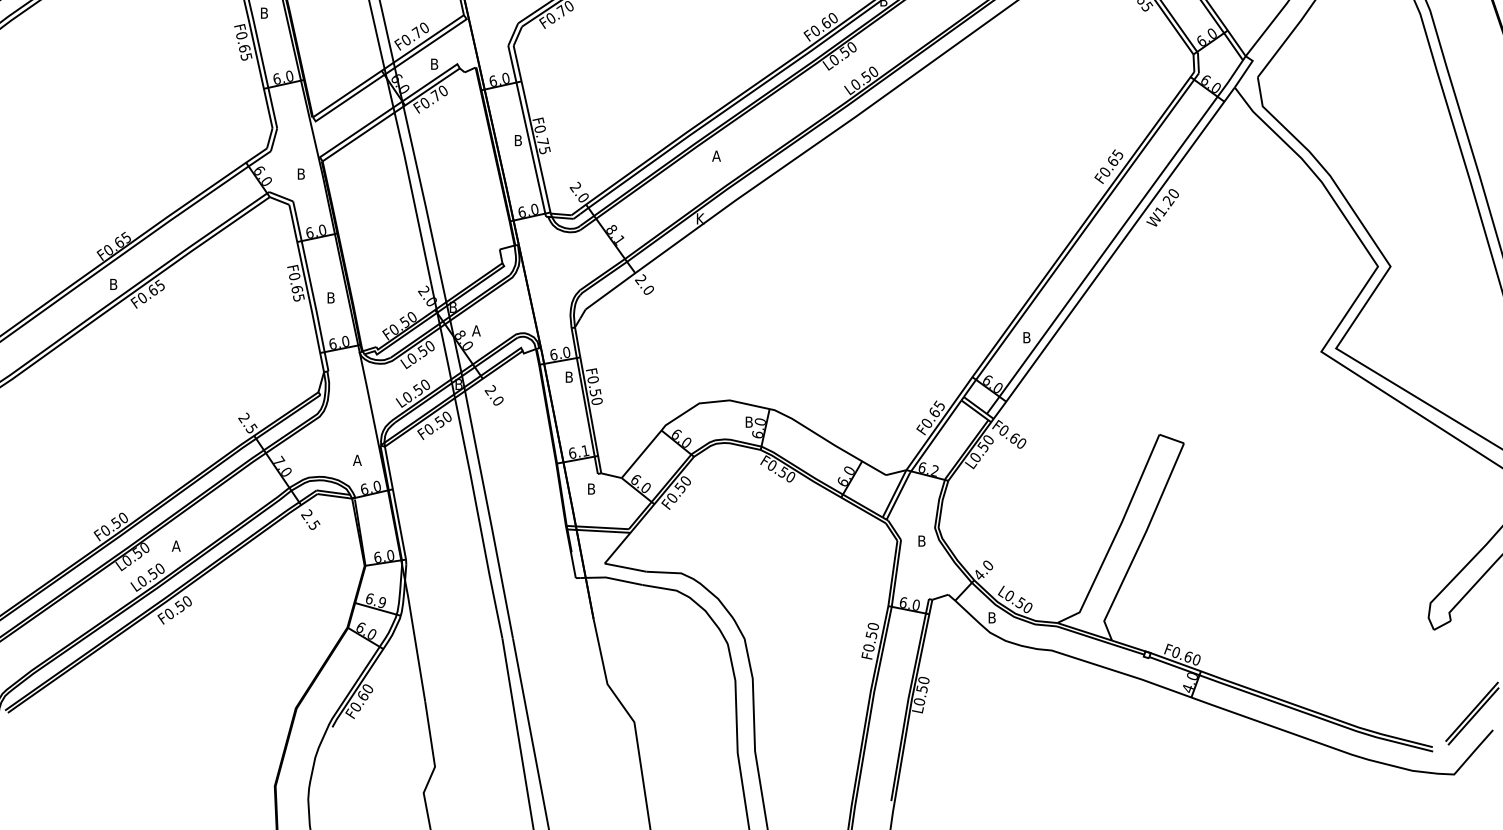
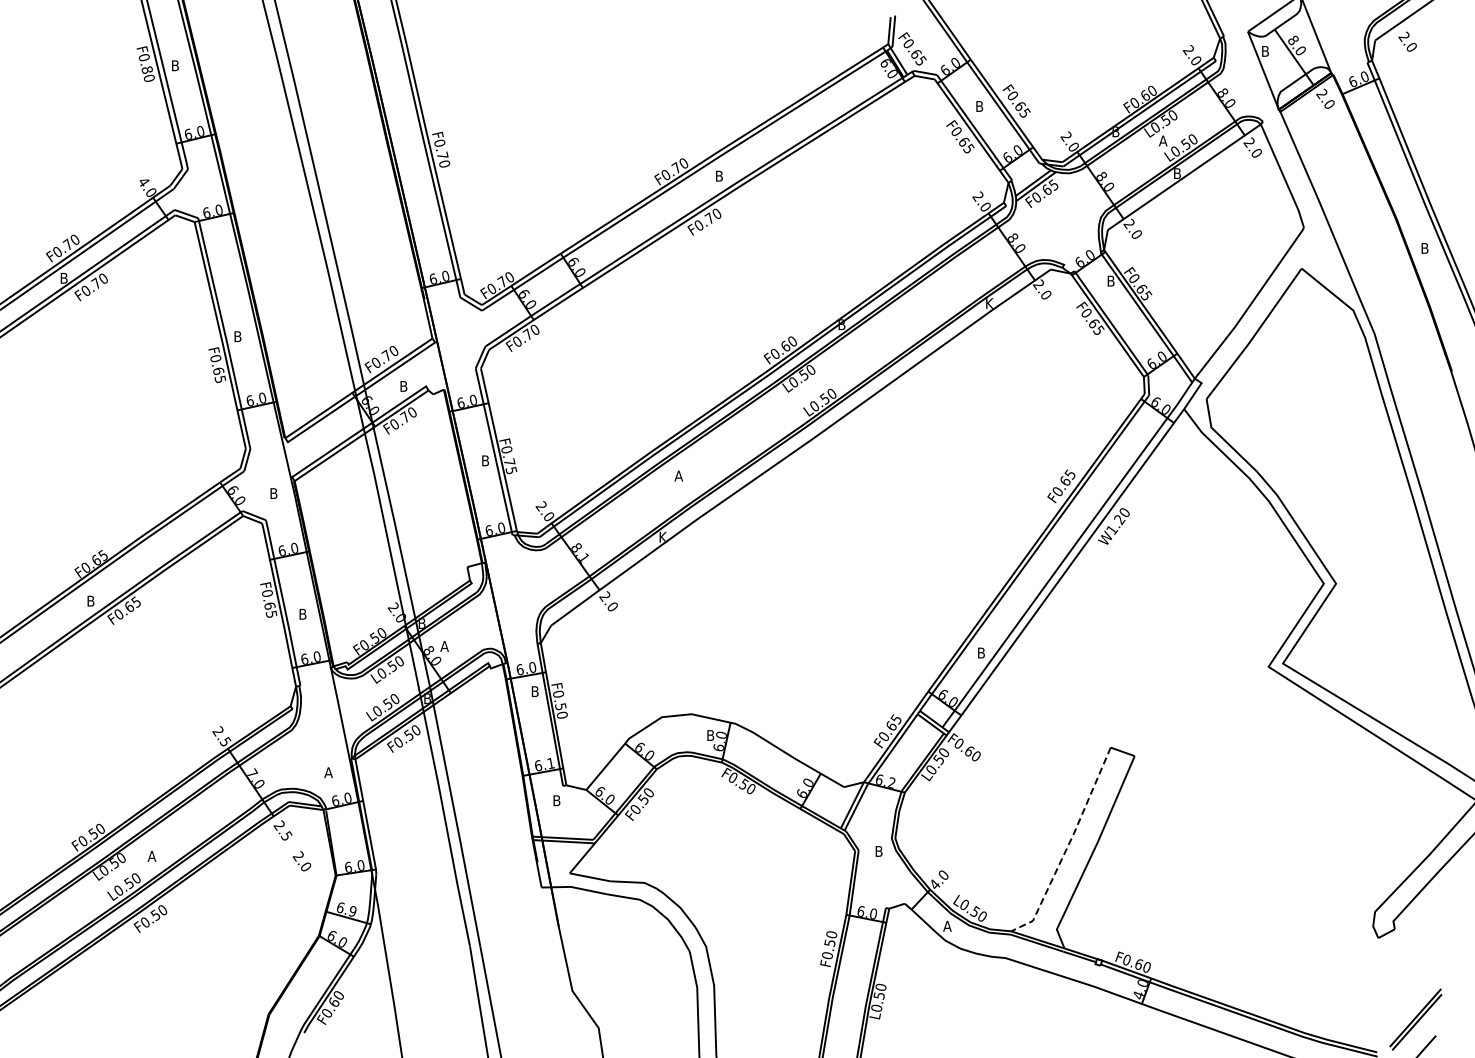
text: (493, 395) -> (301, 861), moved
line: (1116, 535) -> (1068, 845), solid -> dashed
text: (992, 617) -> (947, 925), B -> A

